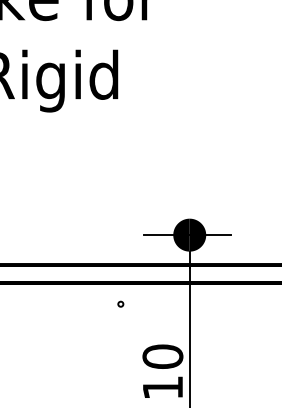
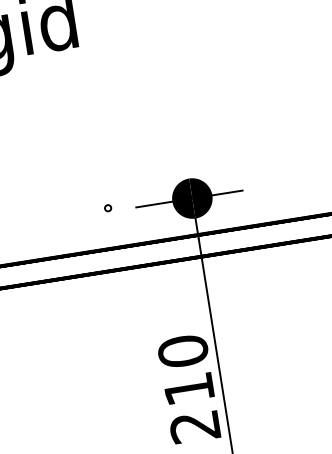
part: (120, 303) -> (107, 207), moved

